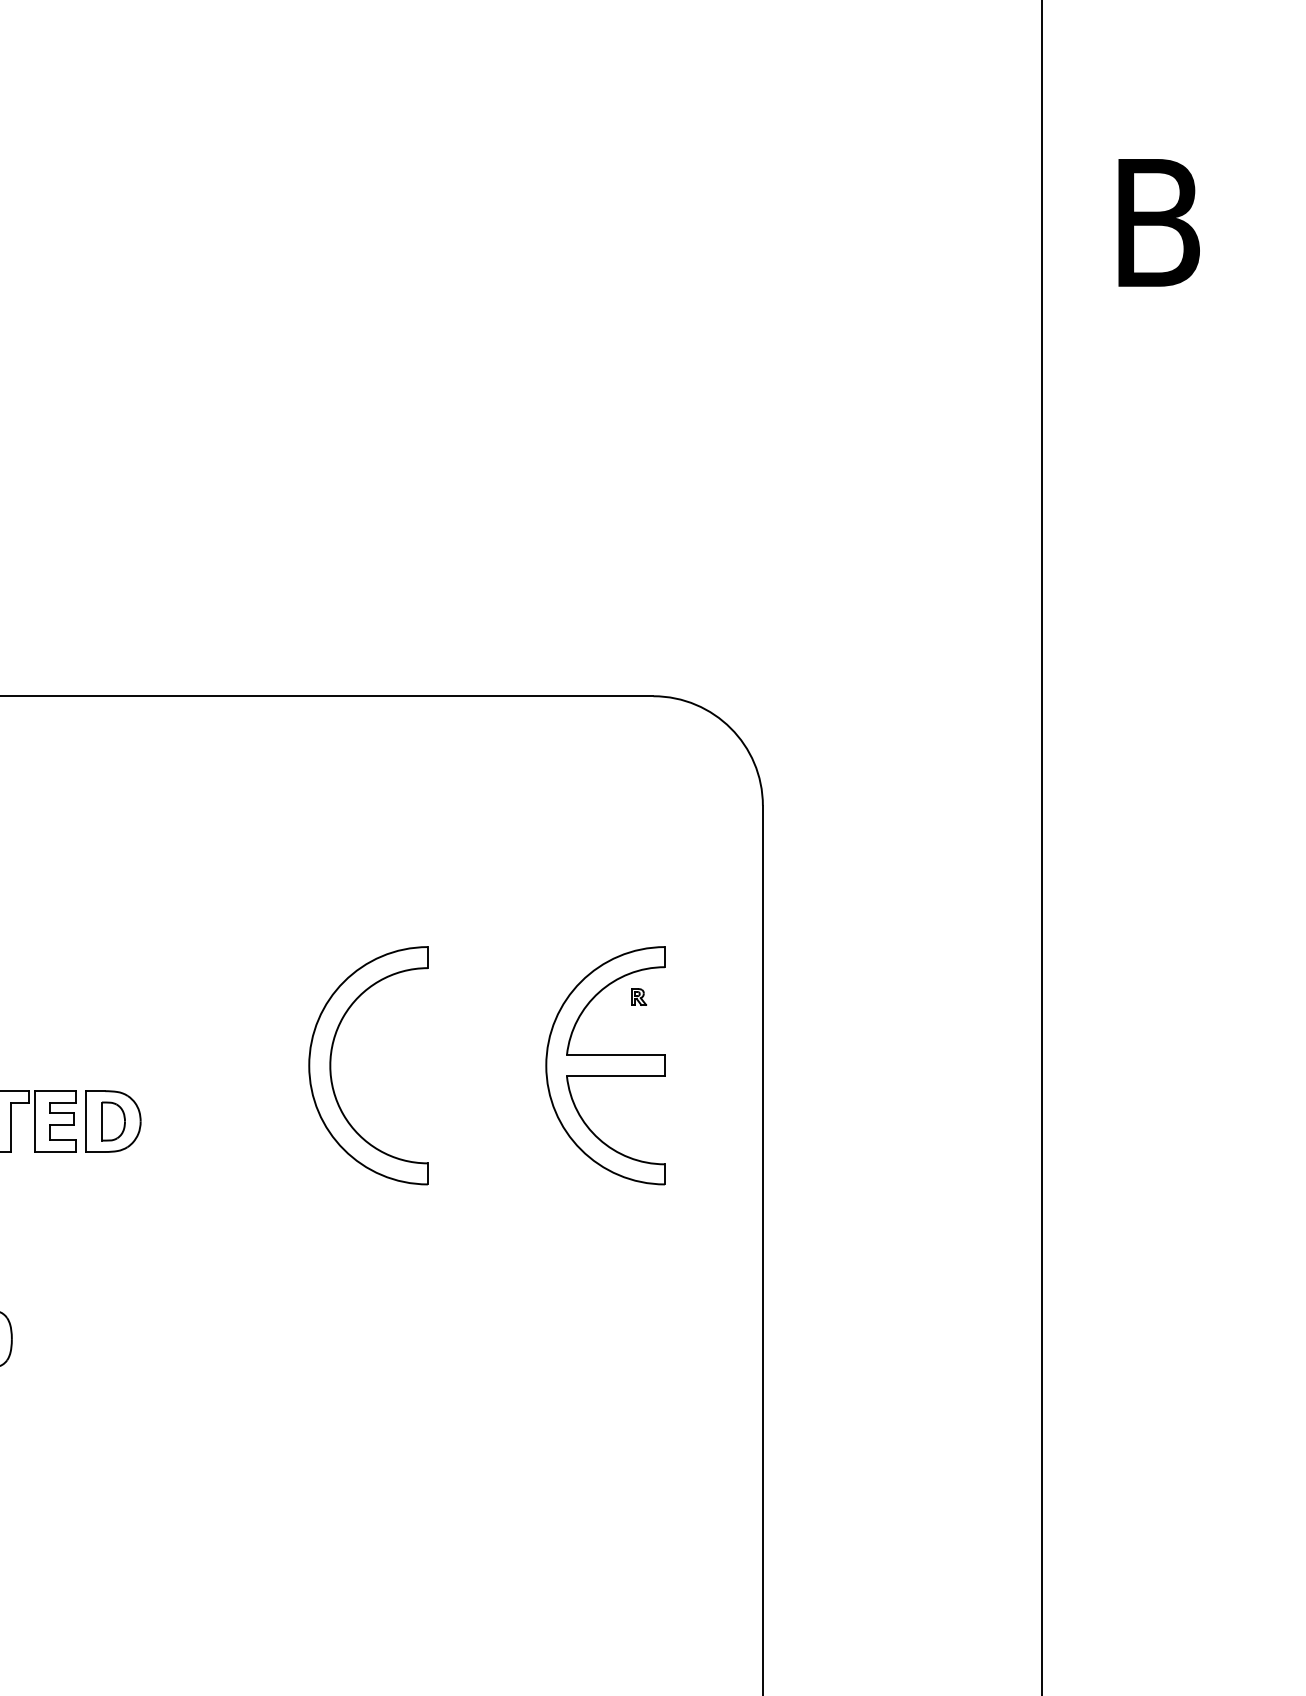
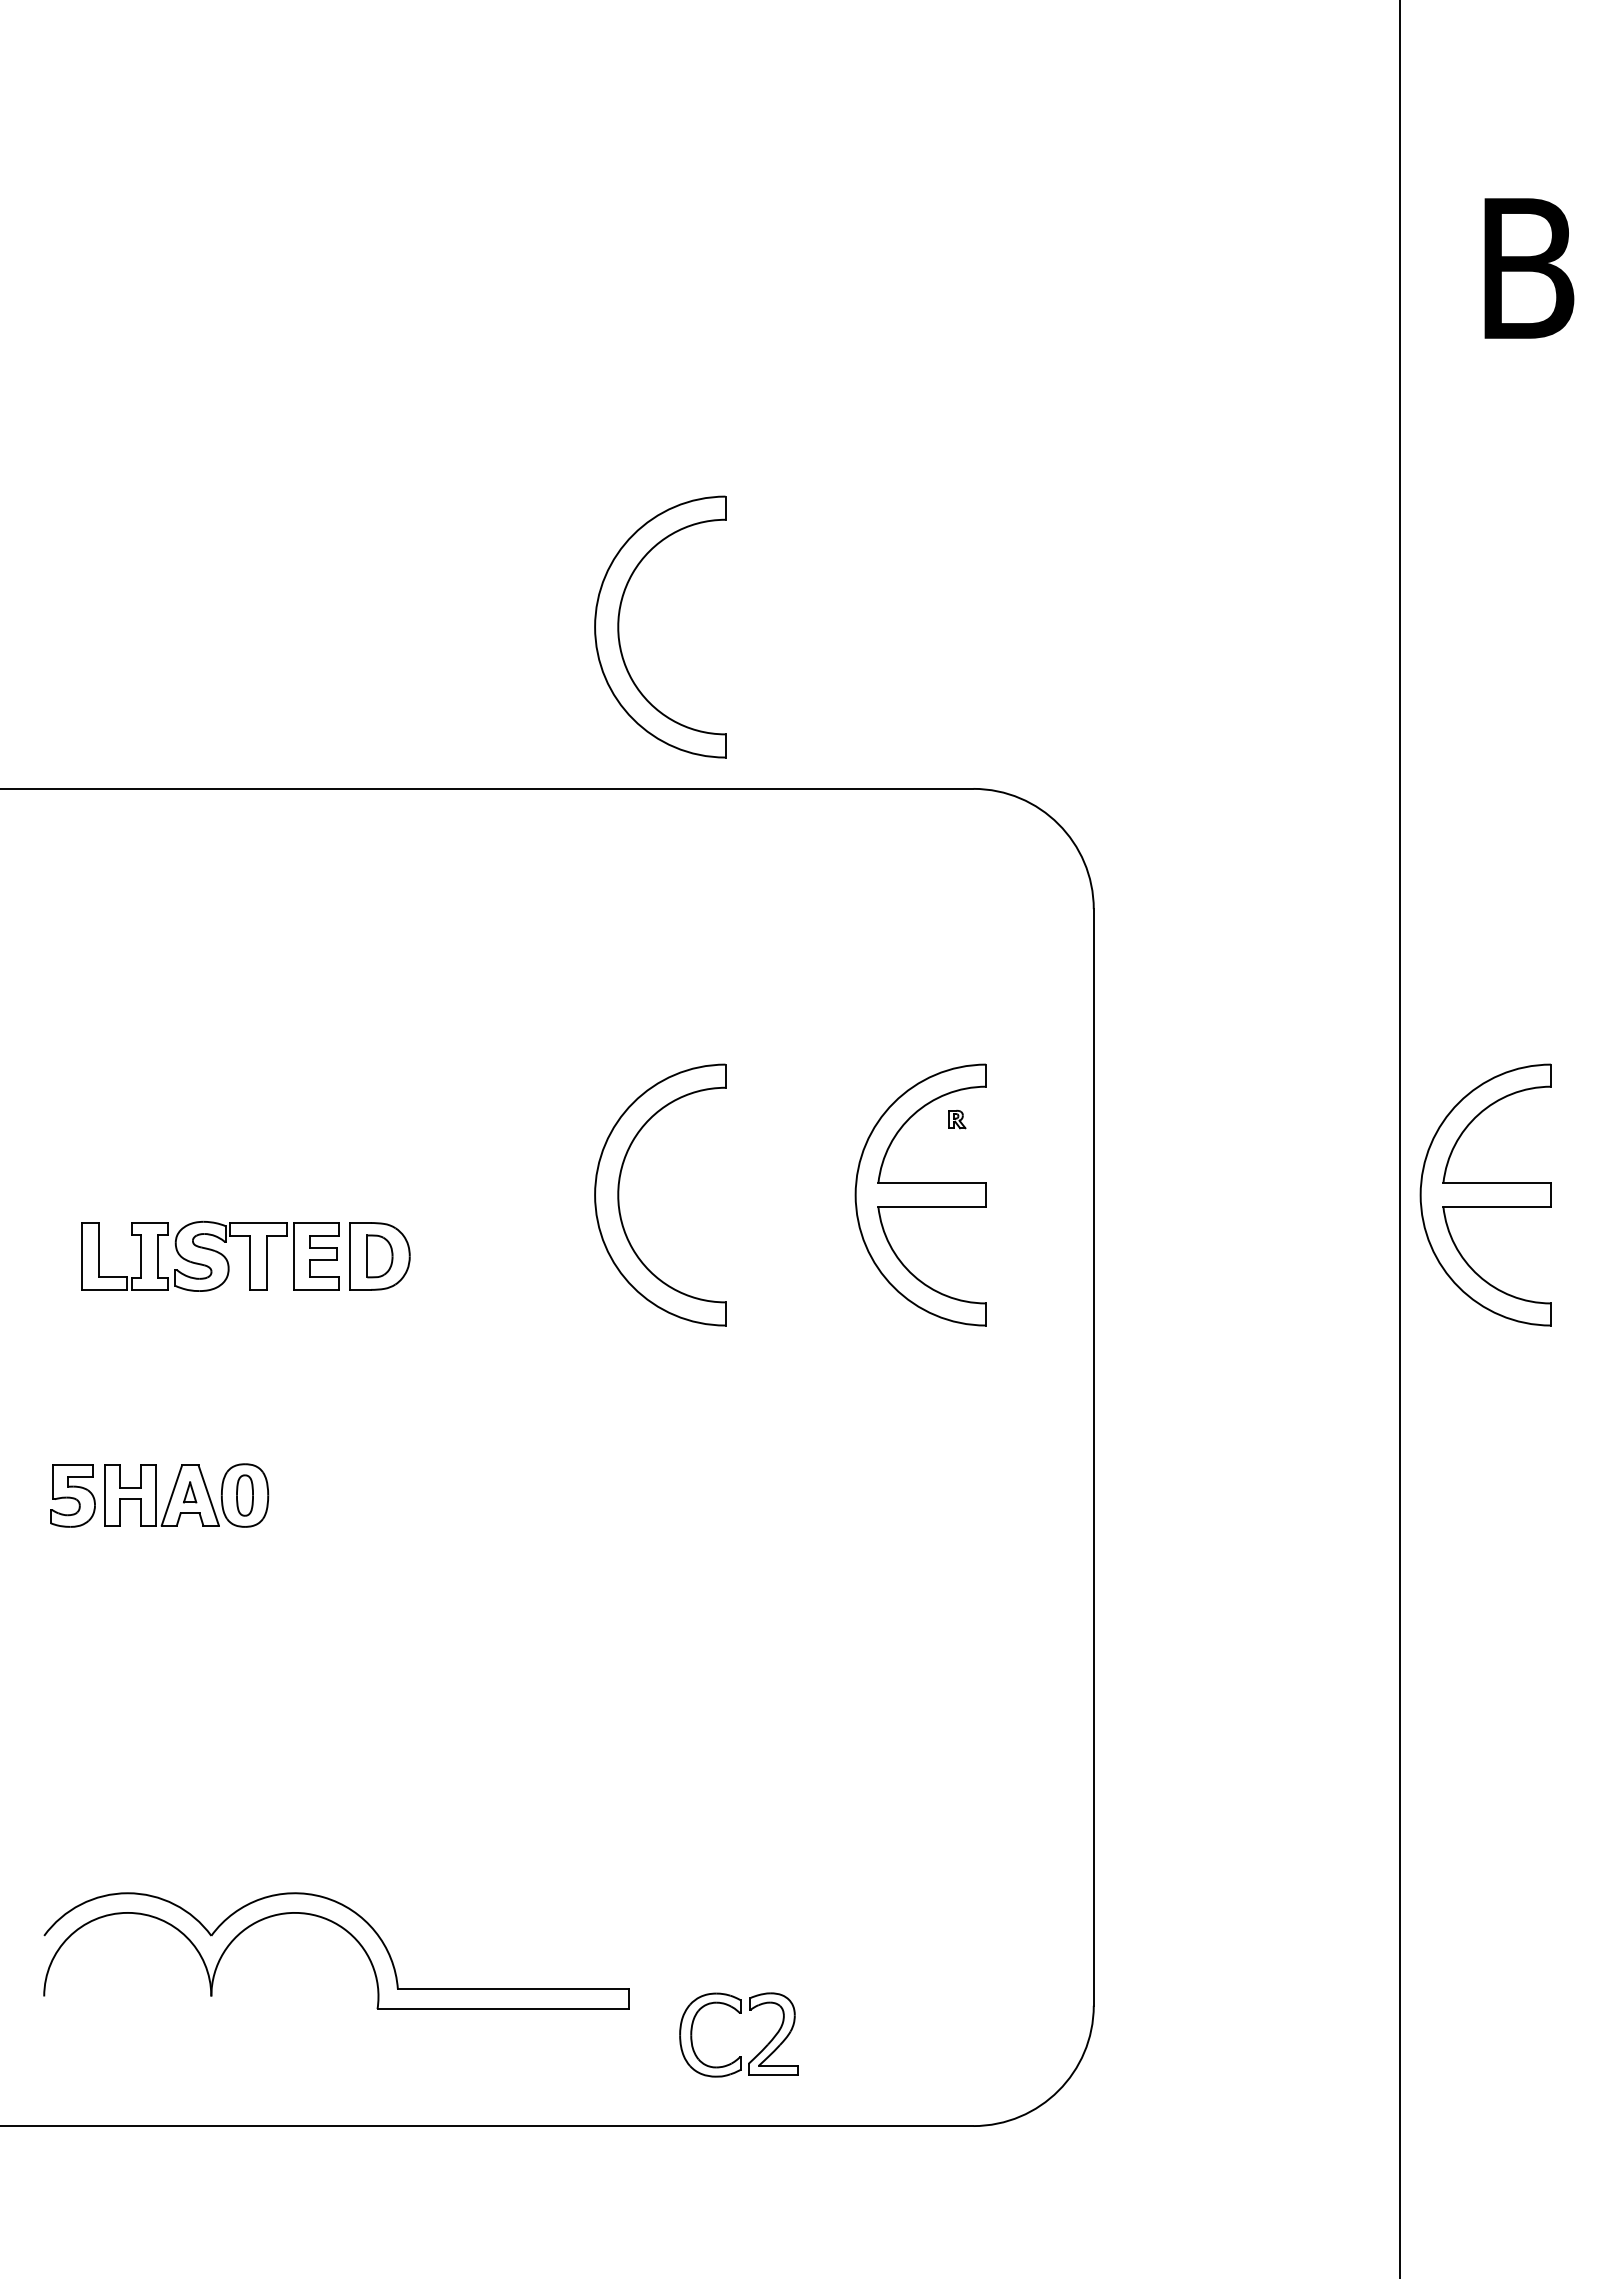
part: (331, 548) -> (619, 626), added
part: (1119, 1065) -> (1485, 1194), added

